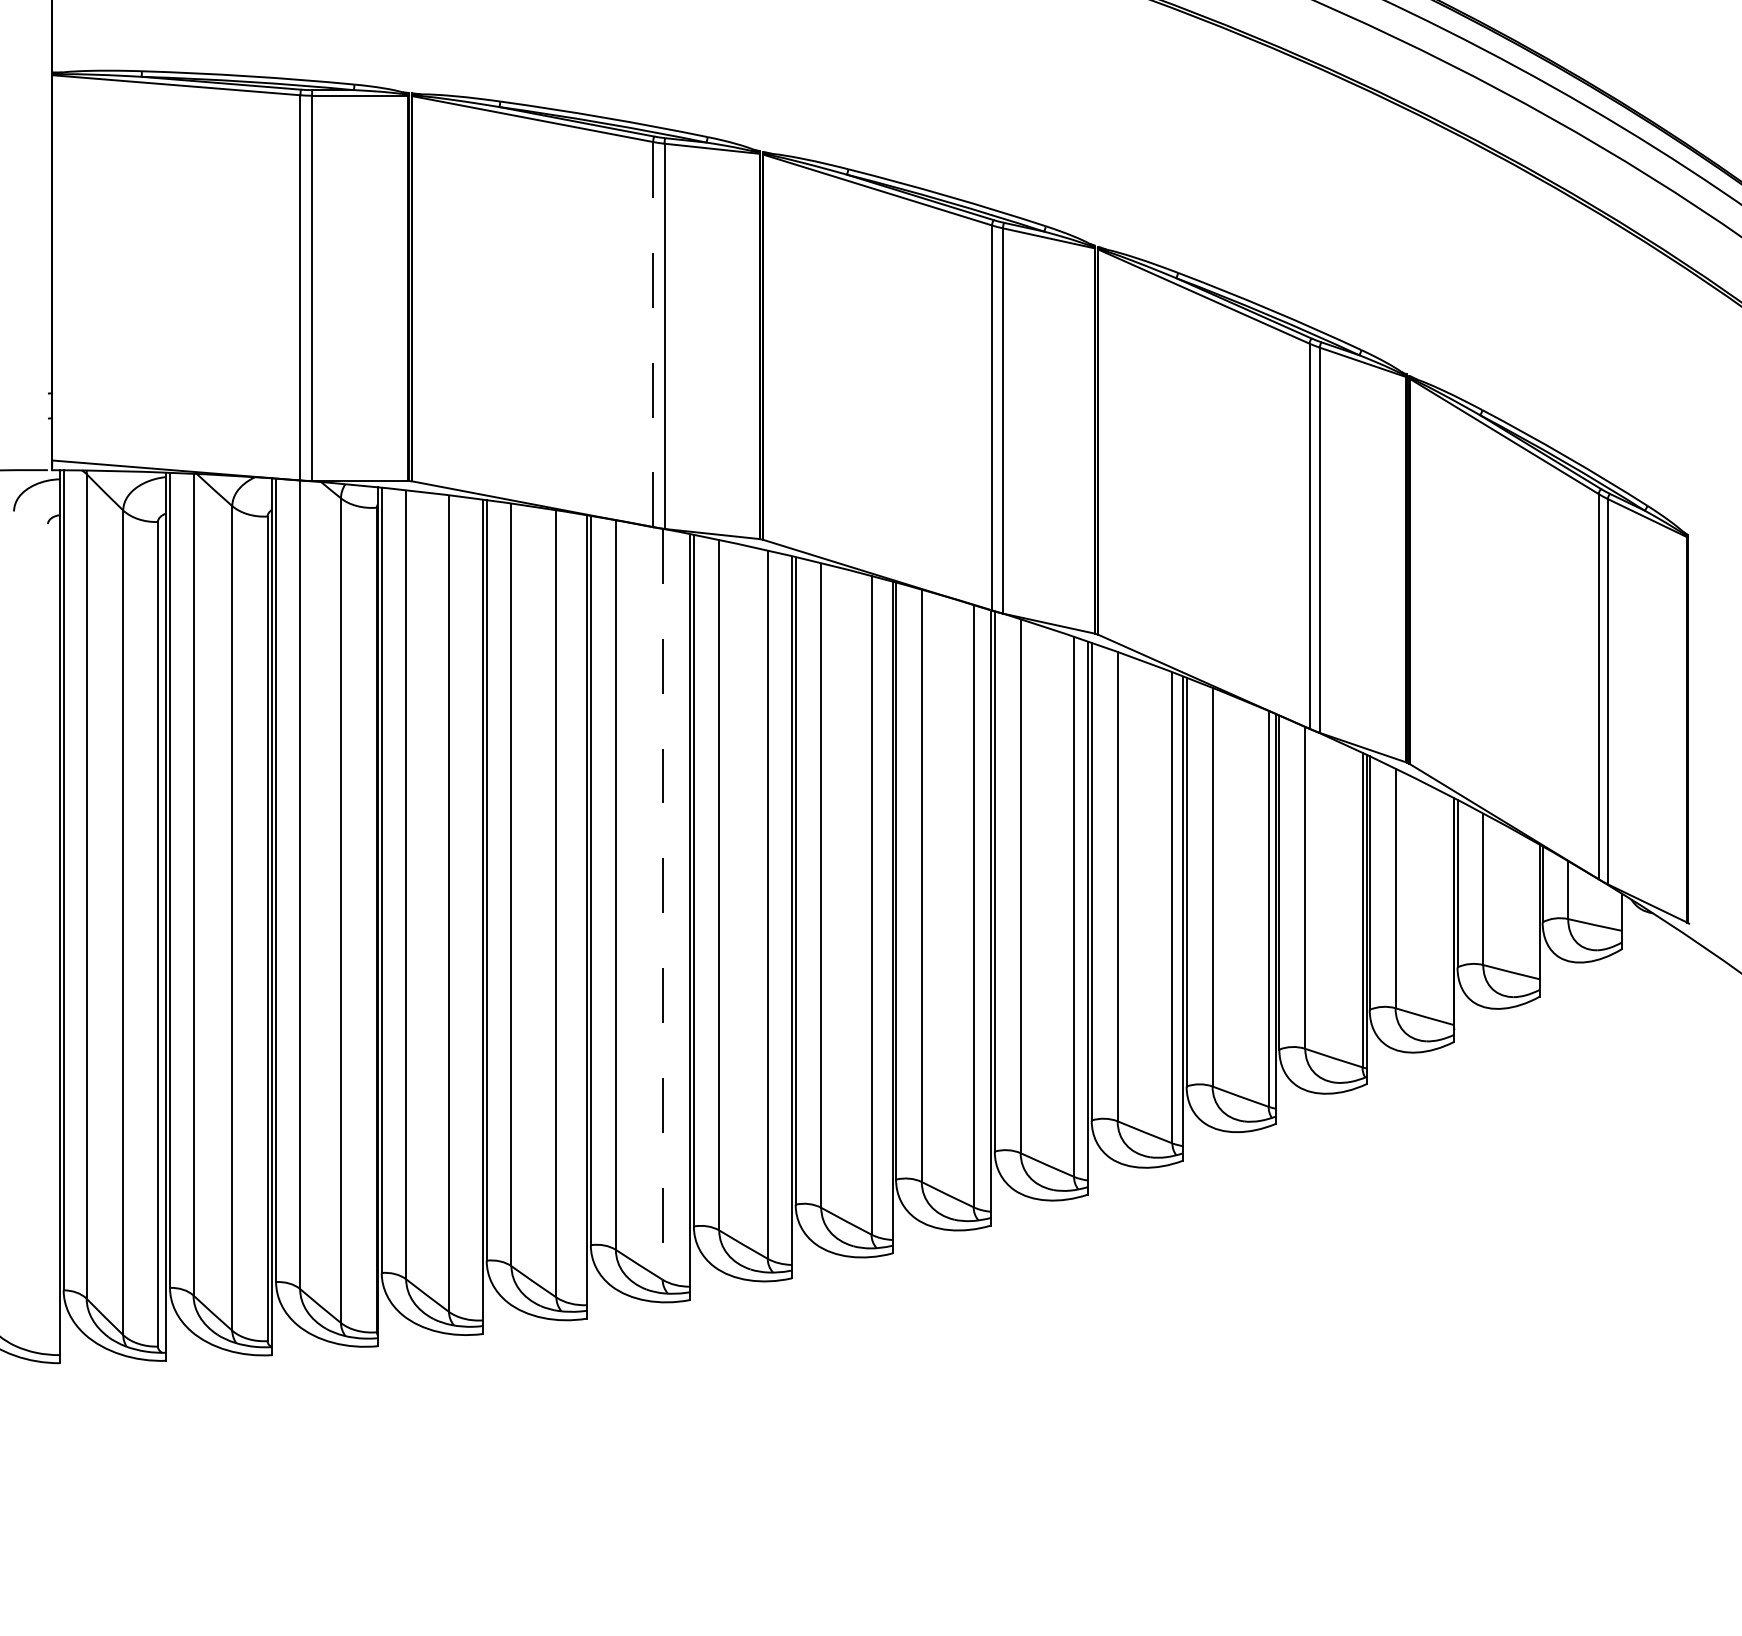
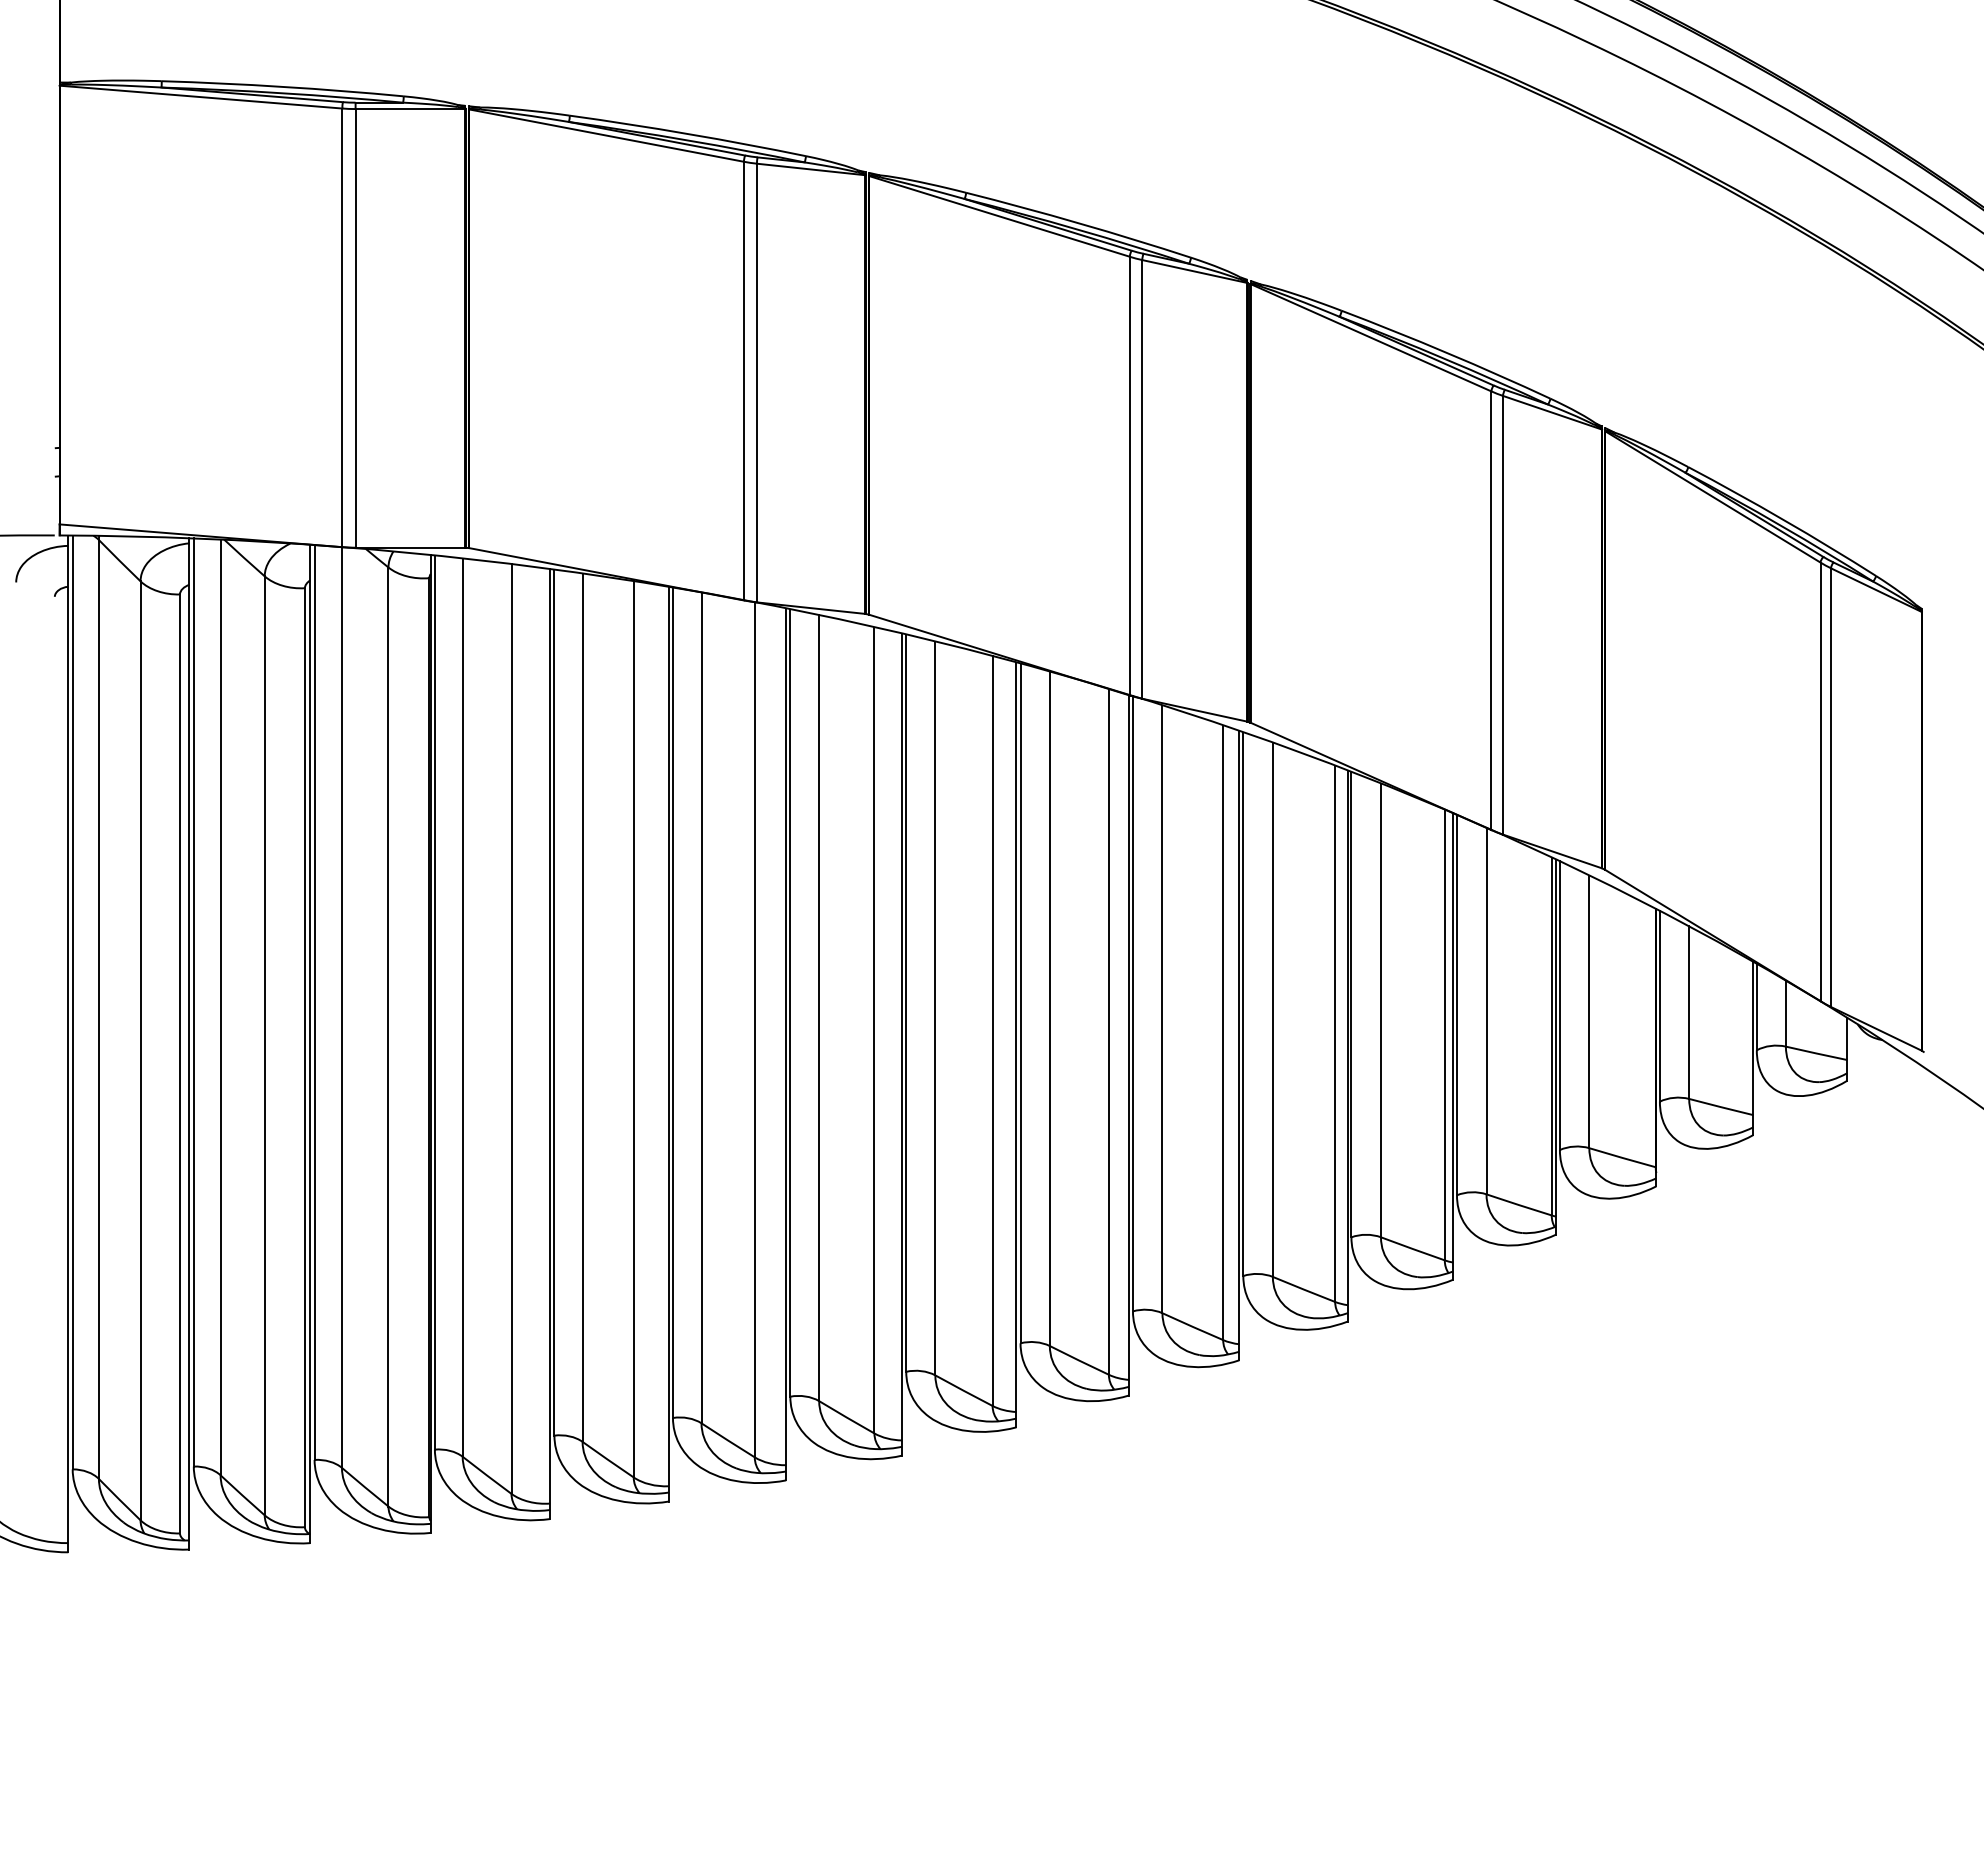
line: (652, 334) -> (743, 380), dashed -> solid
line: (662, 904) -> (754, 1030), dashed -> solid

